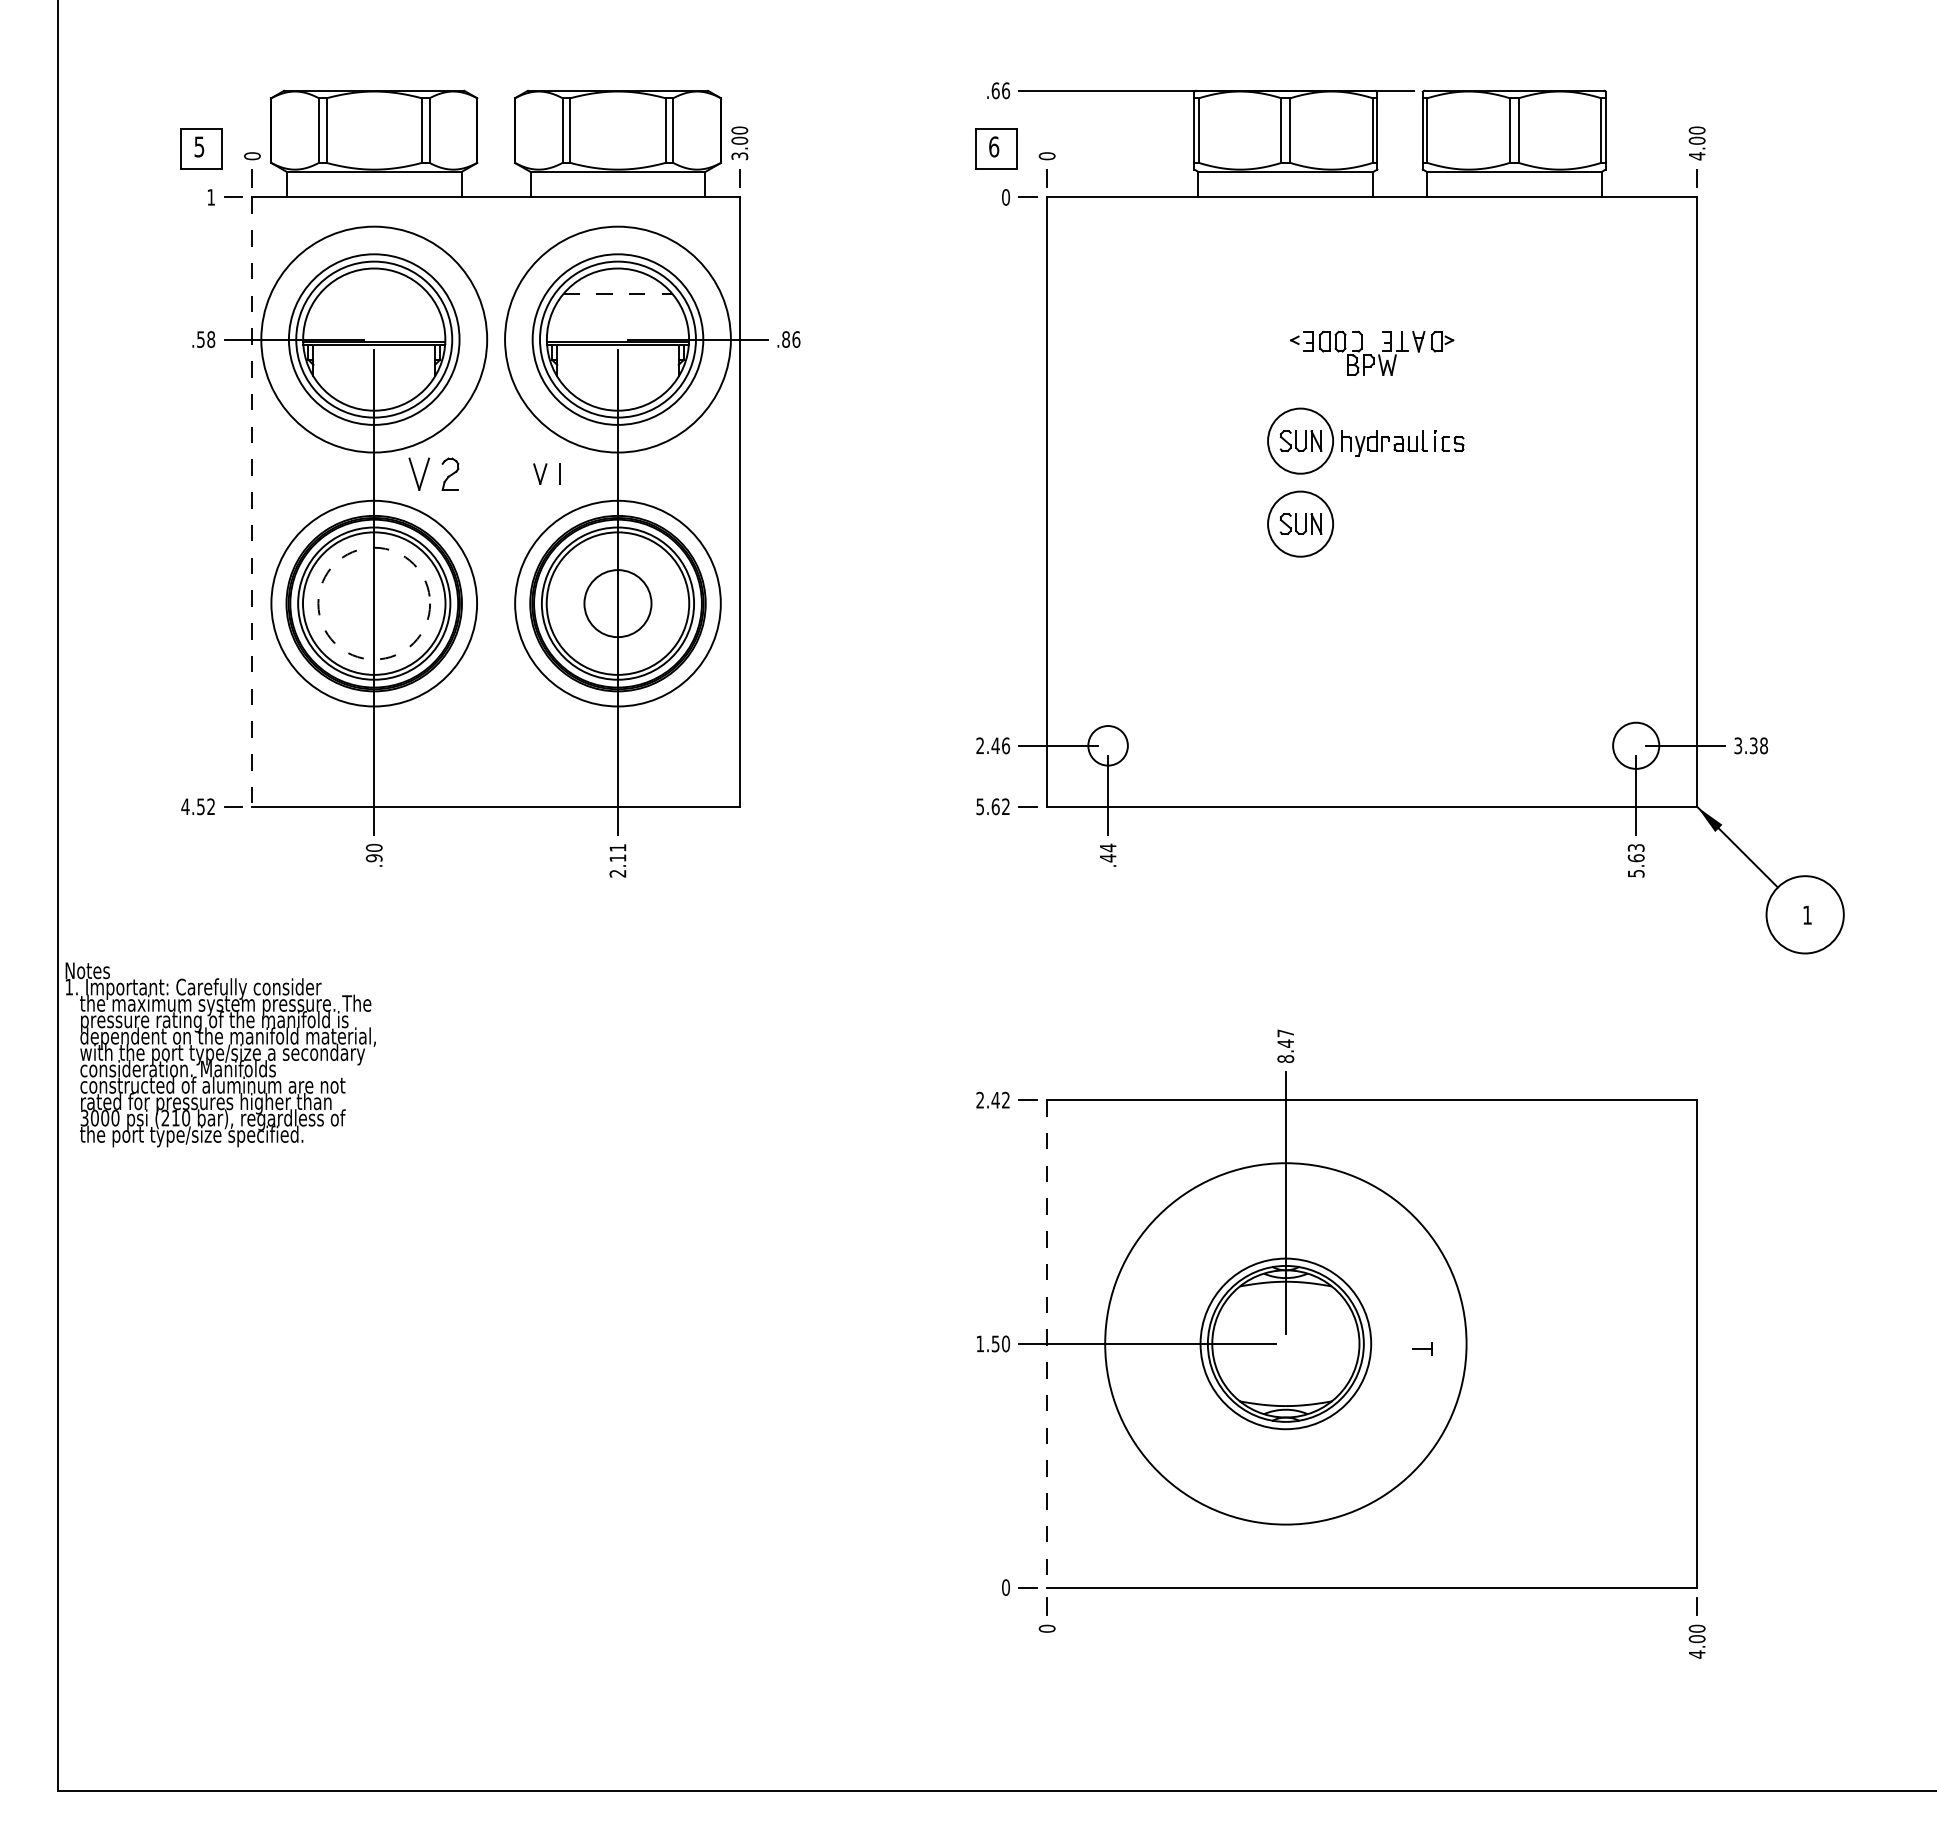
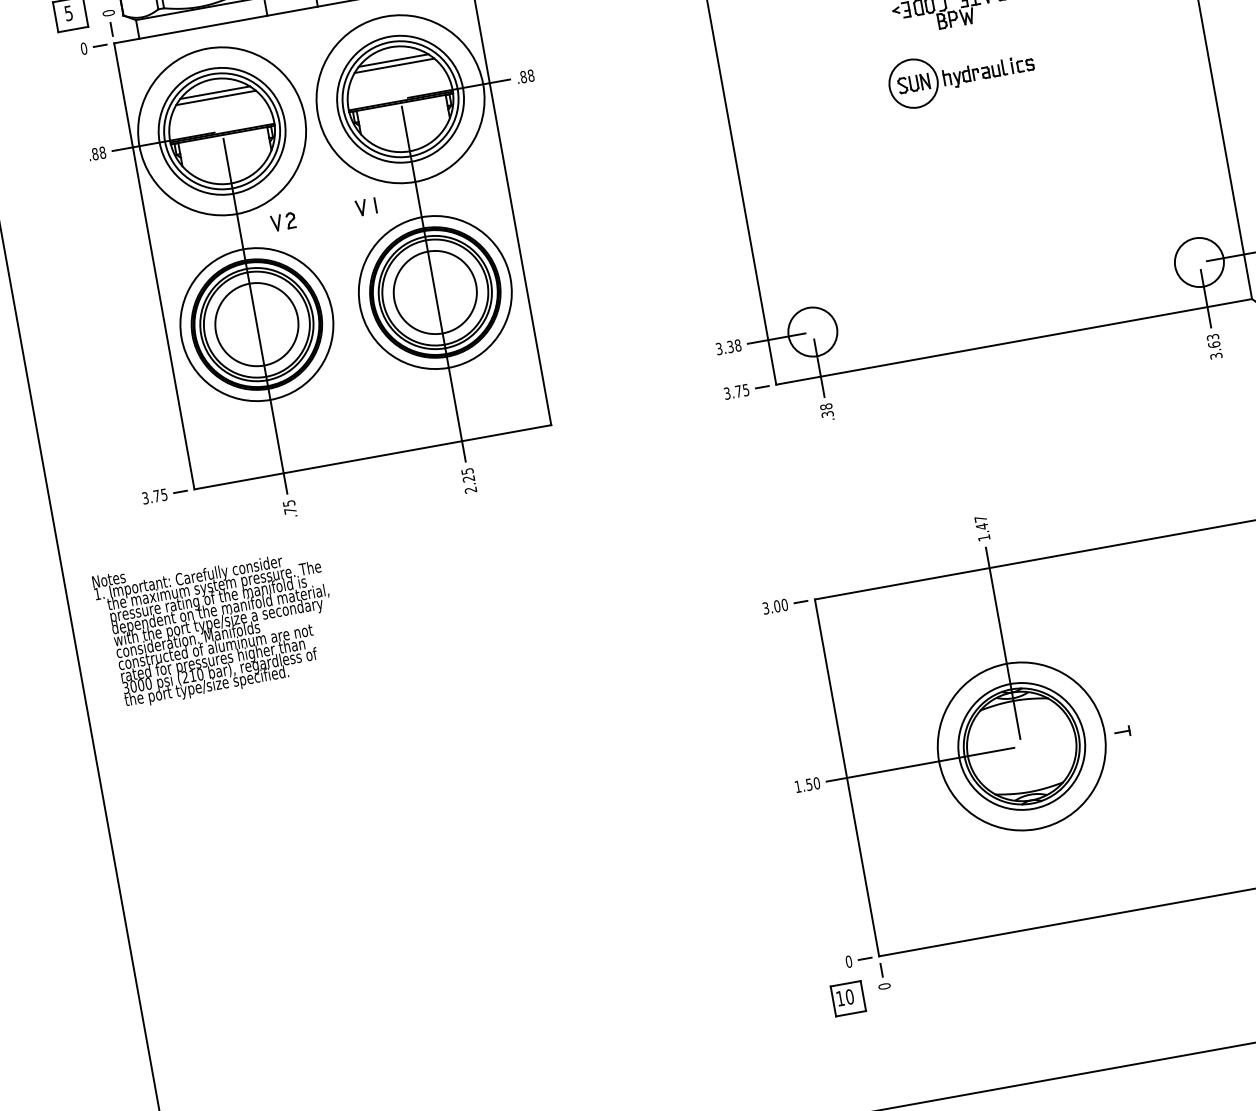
text: (211, 197) -> (84, 48), 1 -> 0
line: (373, 286) -> (214, 92), added
line: (617, 286) -> (393, 60), added
line: (373, 293) -> (215, 97), added
line: (618, 293) -> (394, 65), dashed -> solid
text: (200, 339) -> (94, 154), .58 -> .88
text: (796, 339) -> (531, 75), .86 -> .88
part: (433, 473) -> (283, 221), size x0.62
line: (252, 502) -> (154, 266), dashed -> solid
part: (1300, 523) -> (924, 143), removed
circle: (374, 603) -> (257, 324), dashed -> solid
circle: (617, 603) -> (434, 292), size x1.67
text: (993, 745) -> (728, 346), 2.46 -> 3.38
circle: (1108, 745) -> (813, 331), size x1.67
circle: (1636, 745) -> (1199, 262), size x1.43
text: (197, 806) -> (154, 496), 4.52 -> 3.75
text: (992, 806) -> (736, 391), 5.62 -> 3.75
text: (1107, 852) -> (826, 410), .44 -> .38
text: (373, 853) -> (289, 507), .90 -> .75
text: (617, 853) -> (467, 475), 2.11 -> 2.25
text: (1635, 873) -> (1215, 356), 5.63 -> 3.63
text: (220, 1054) -> (217, 623), moved
text: (1285, 1059) -> (984, 538), 8.47 -> 1.47
text: (993, 1099) -> (775, 606), 2.42 -> 3.00
line: (1047, 1343) -> (847, 777), dashed -> solid
circle: (1285, 1343) -> (1021, 746), size x0.62
part: (996, 1636) -> (848, 998), added

